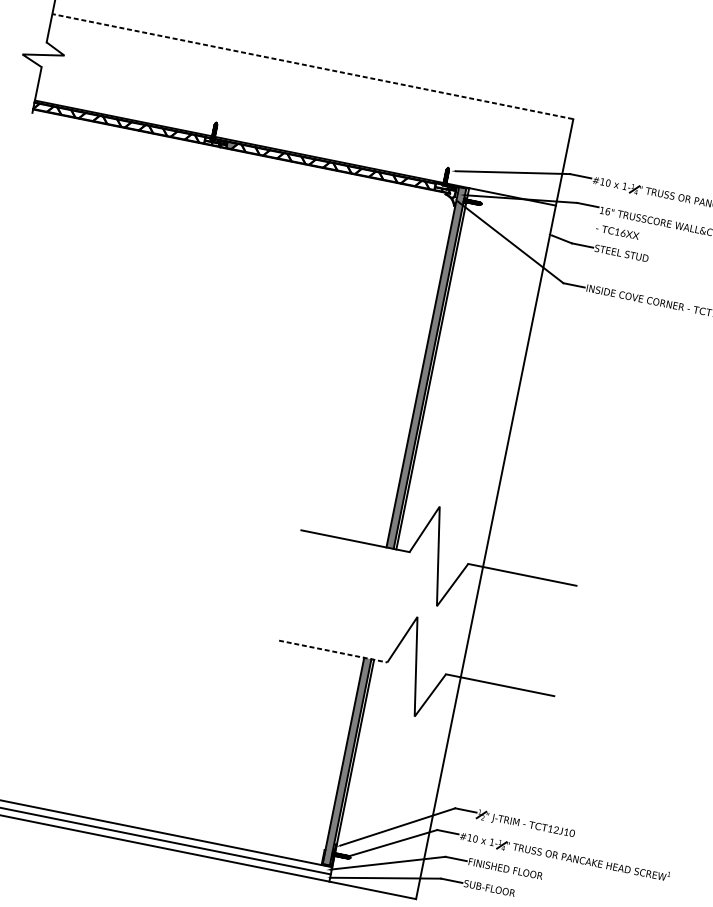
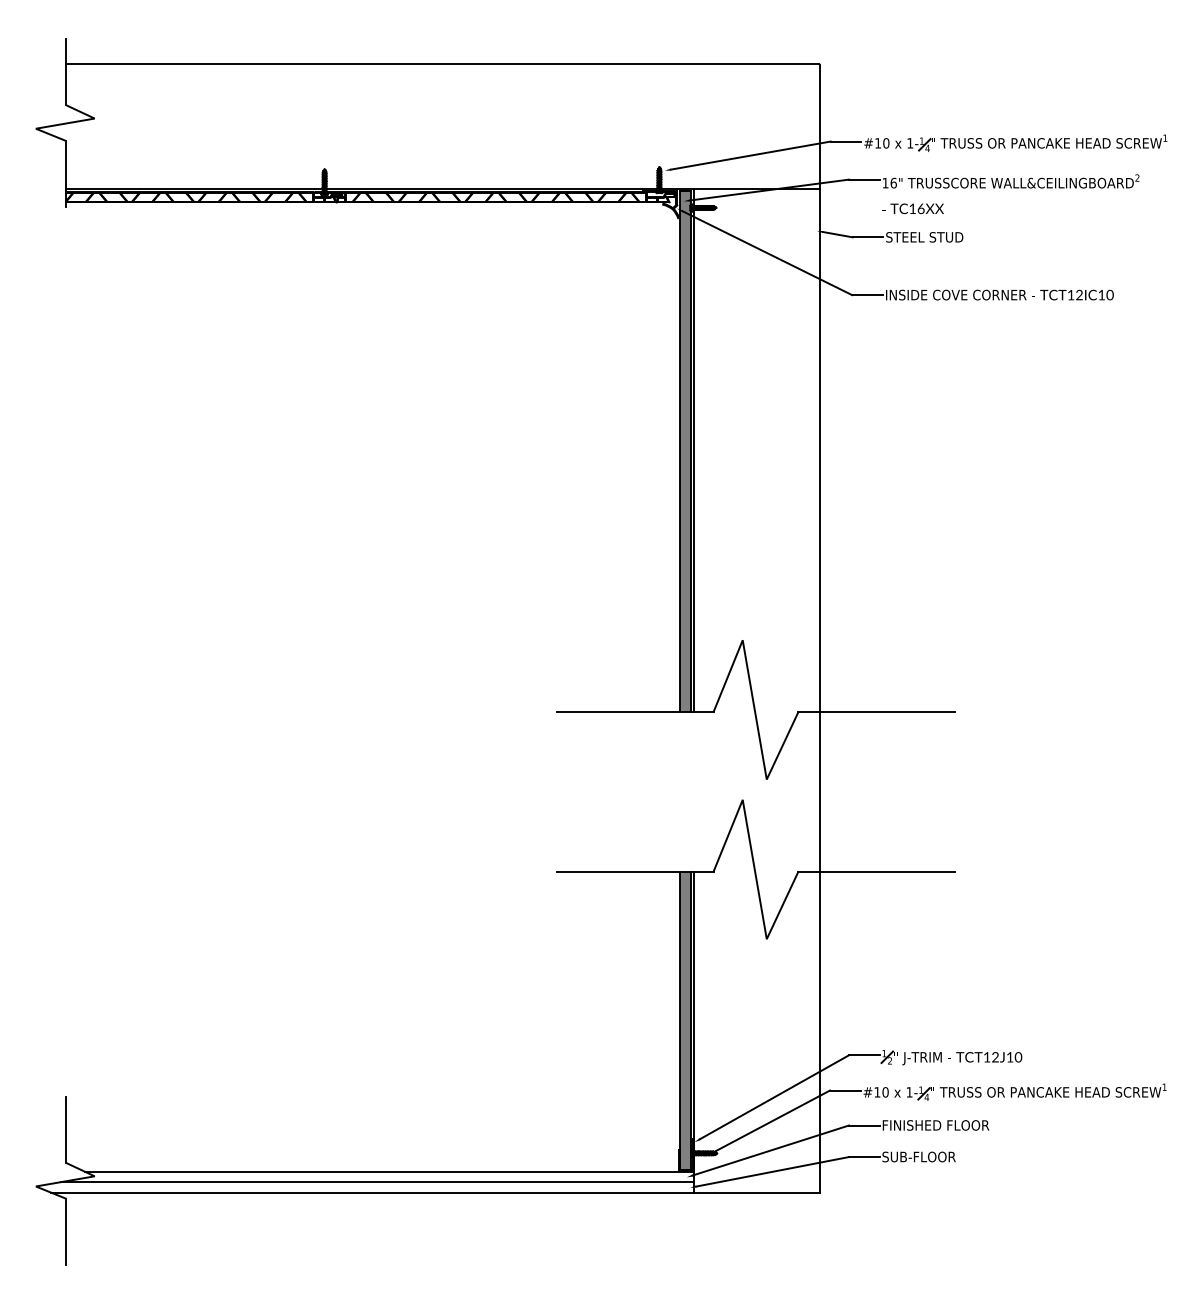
line: (312, 66) -> (442, 64), dashed -> solid
line: (333, 651) -> (635, 871), dashed -> solid

